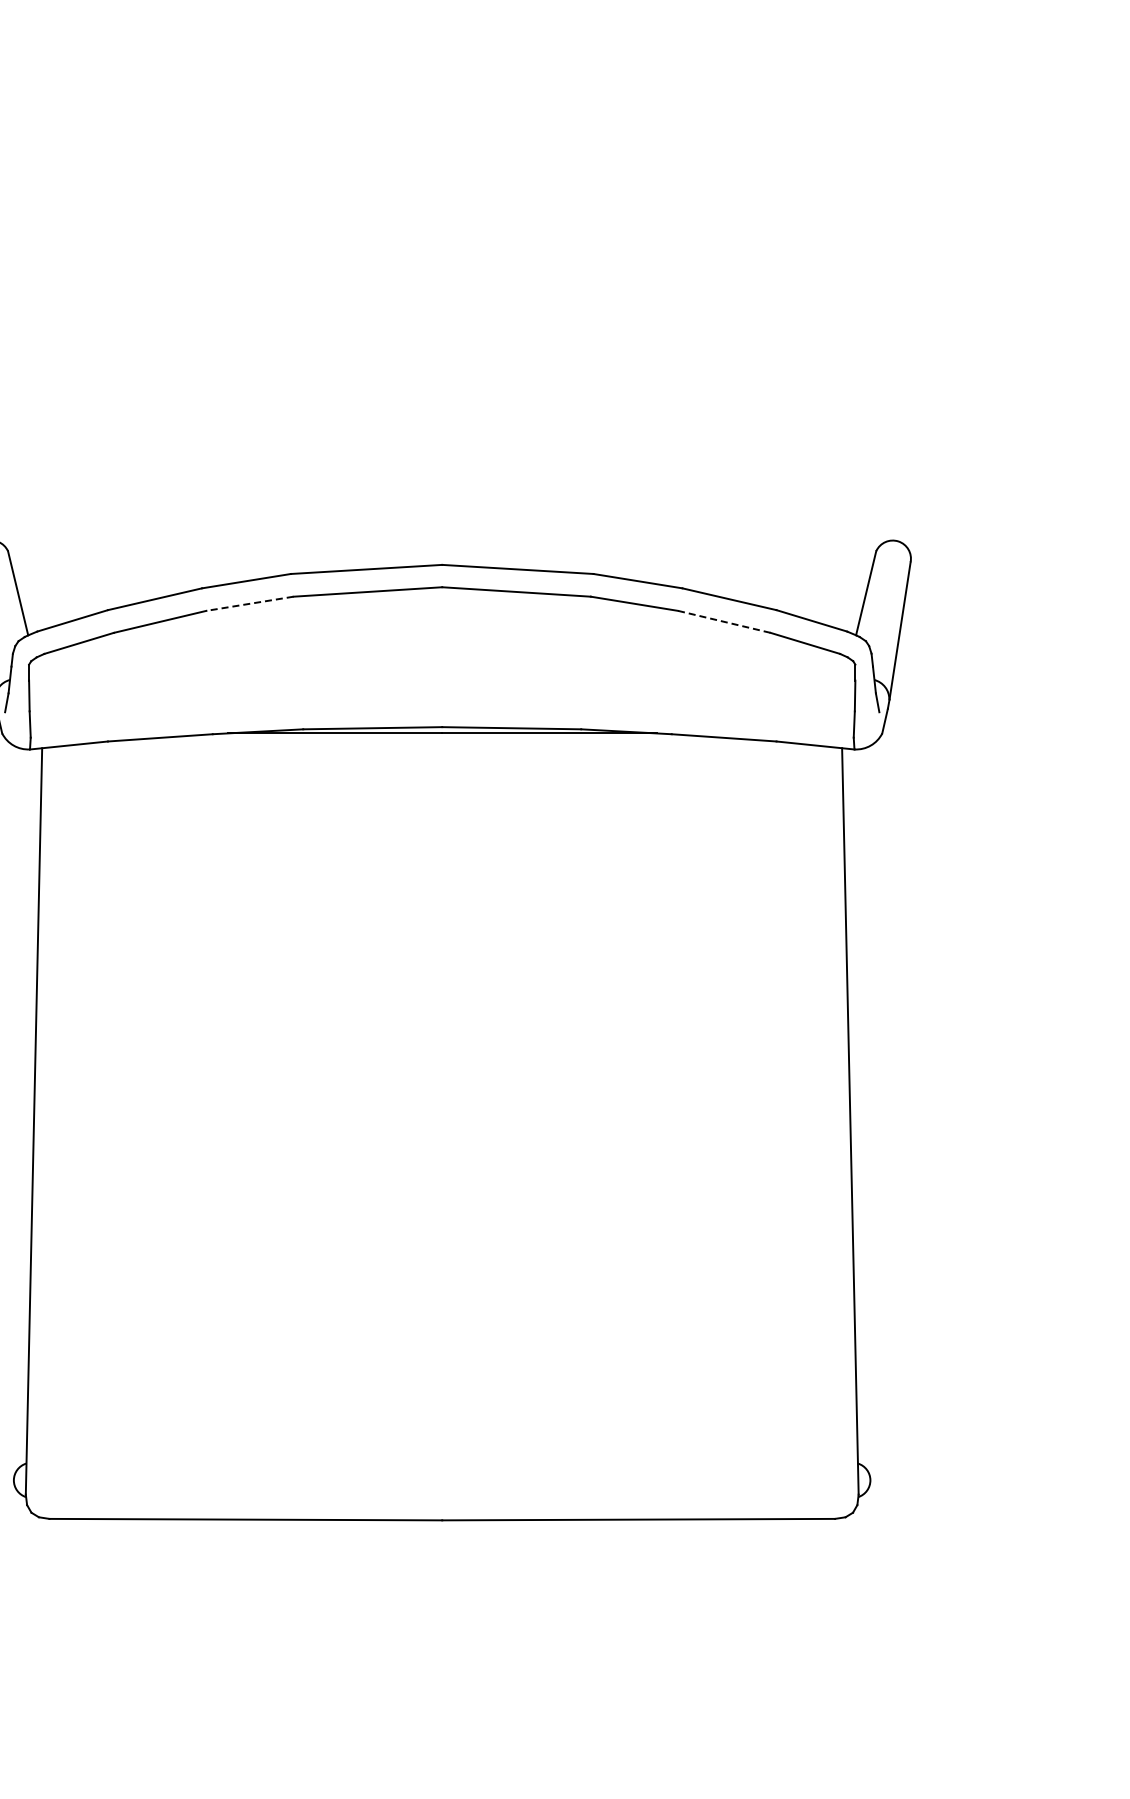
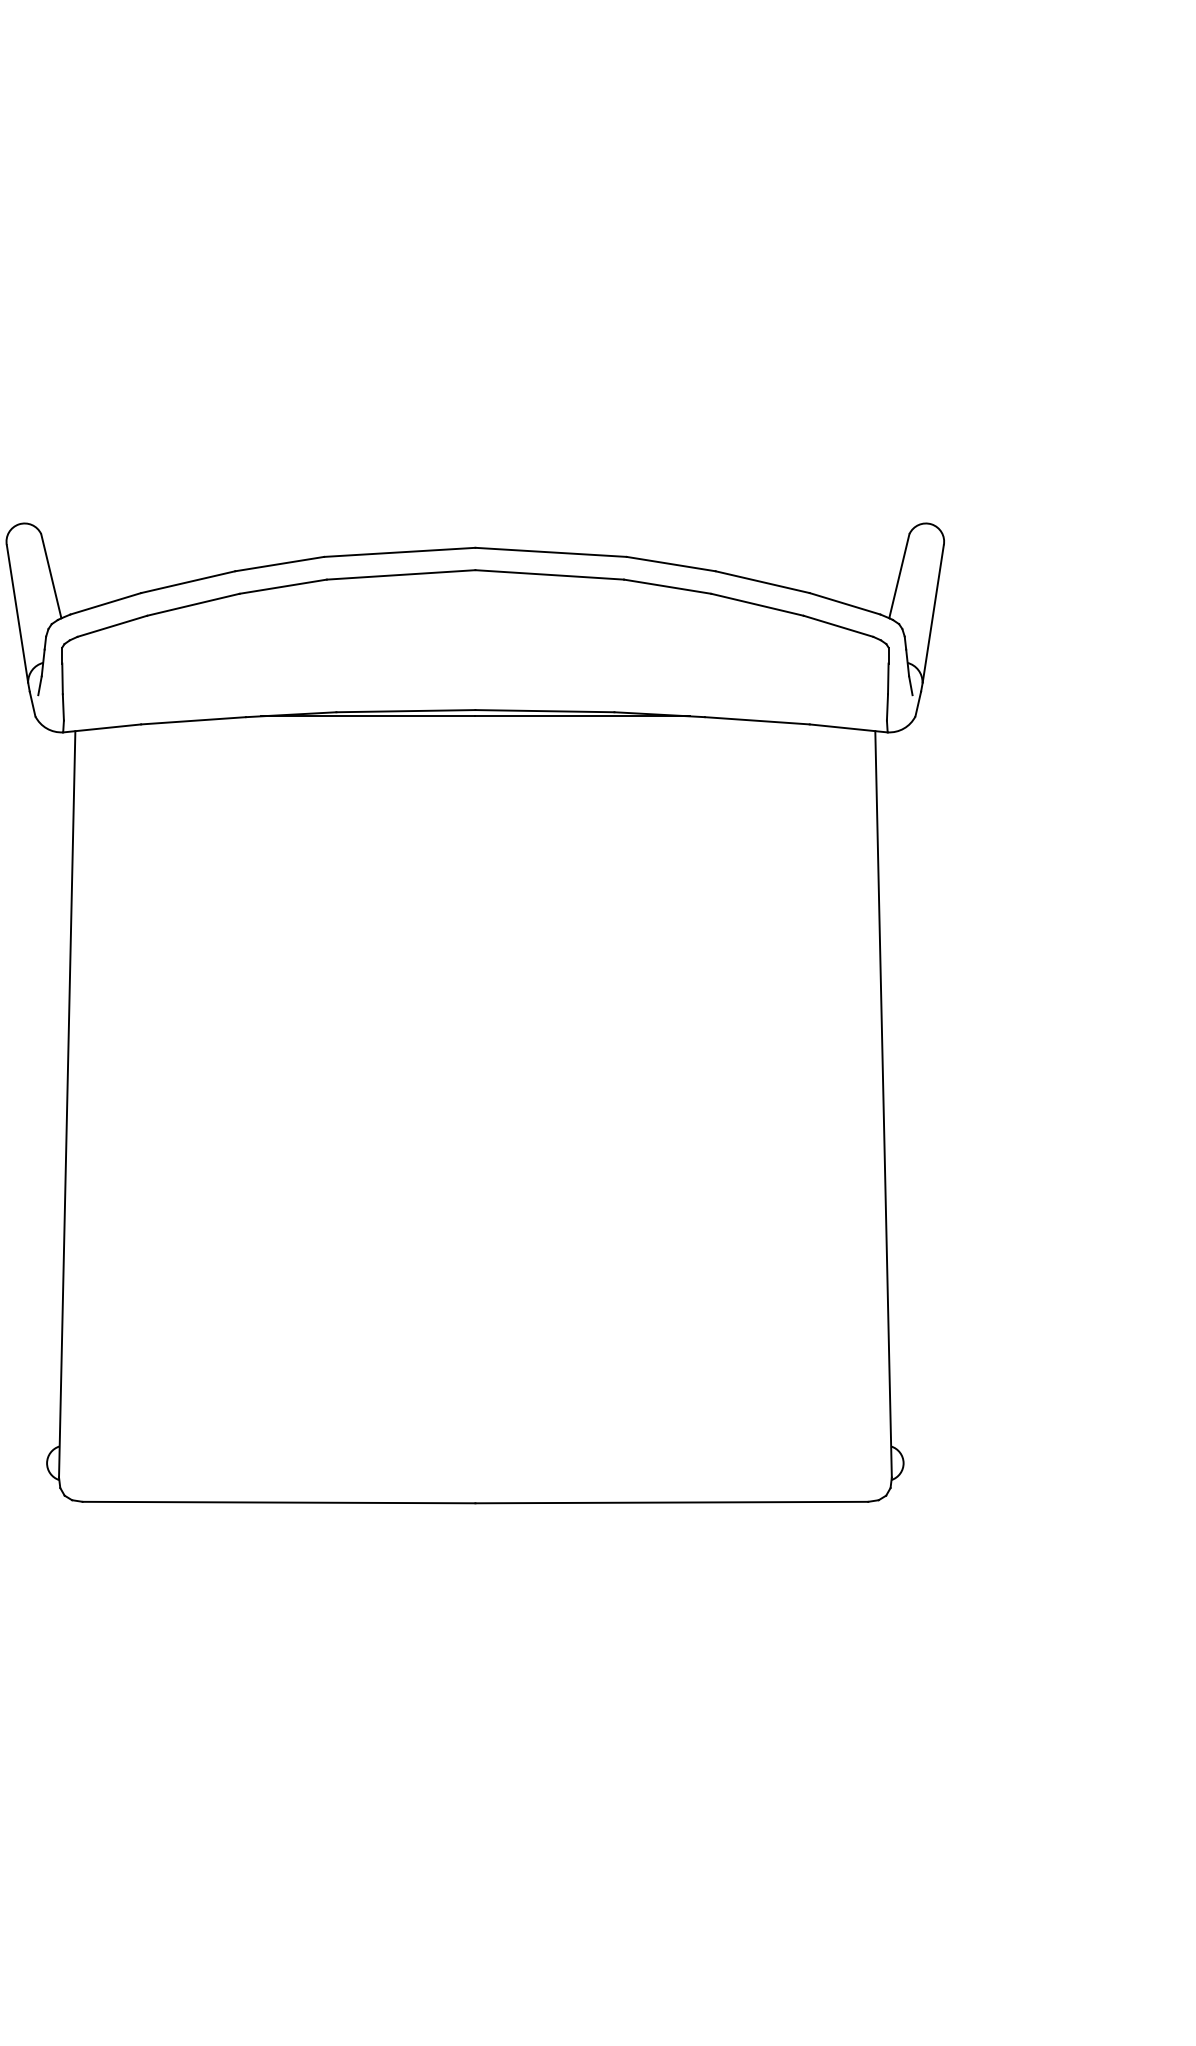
line: (249, 603) -> (282, 586), dashed -> solid
line: (724, 621) -> (757, 604), dashed -> solid

